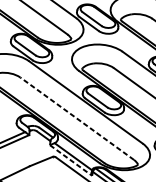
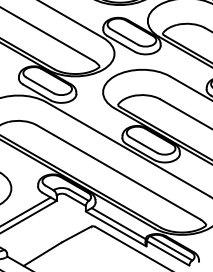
line: (77, 118) -> (118, 172), dashed -> solid
line: (71, 160) -> (116, 229), dashed -> solid

